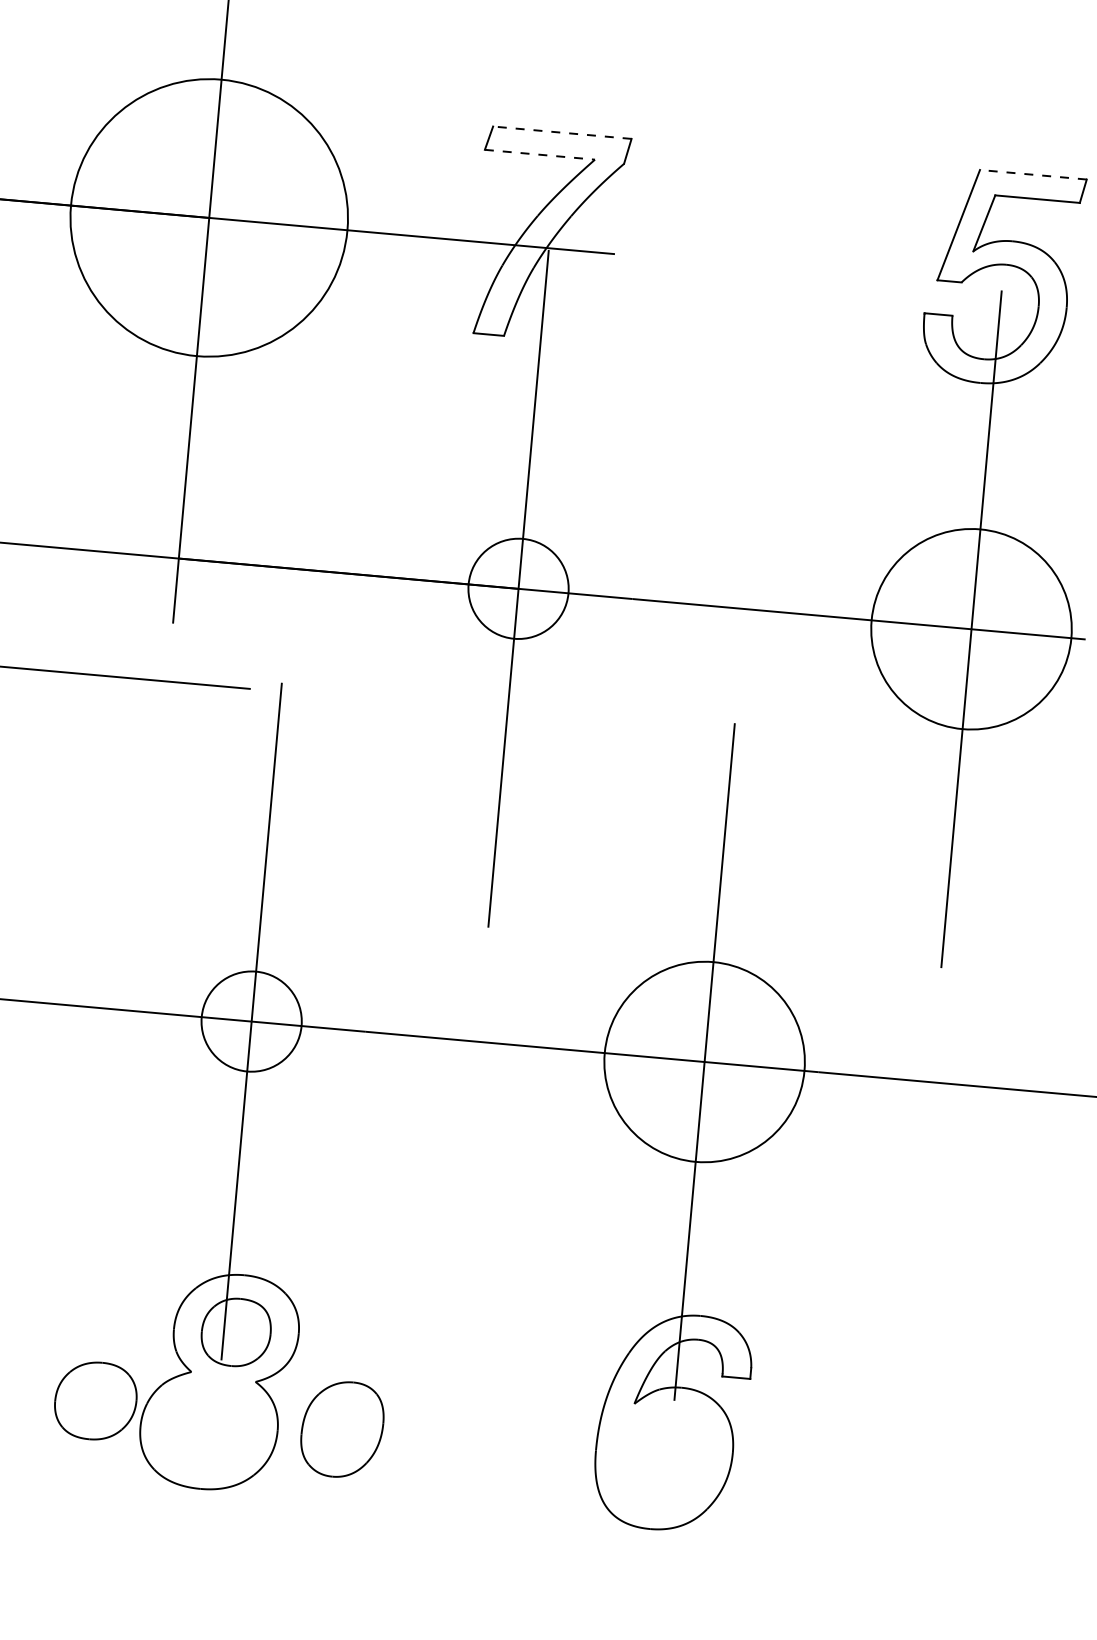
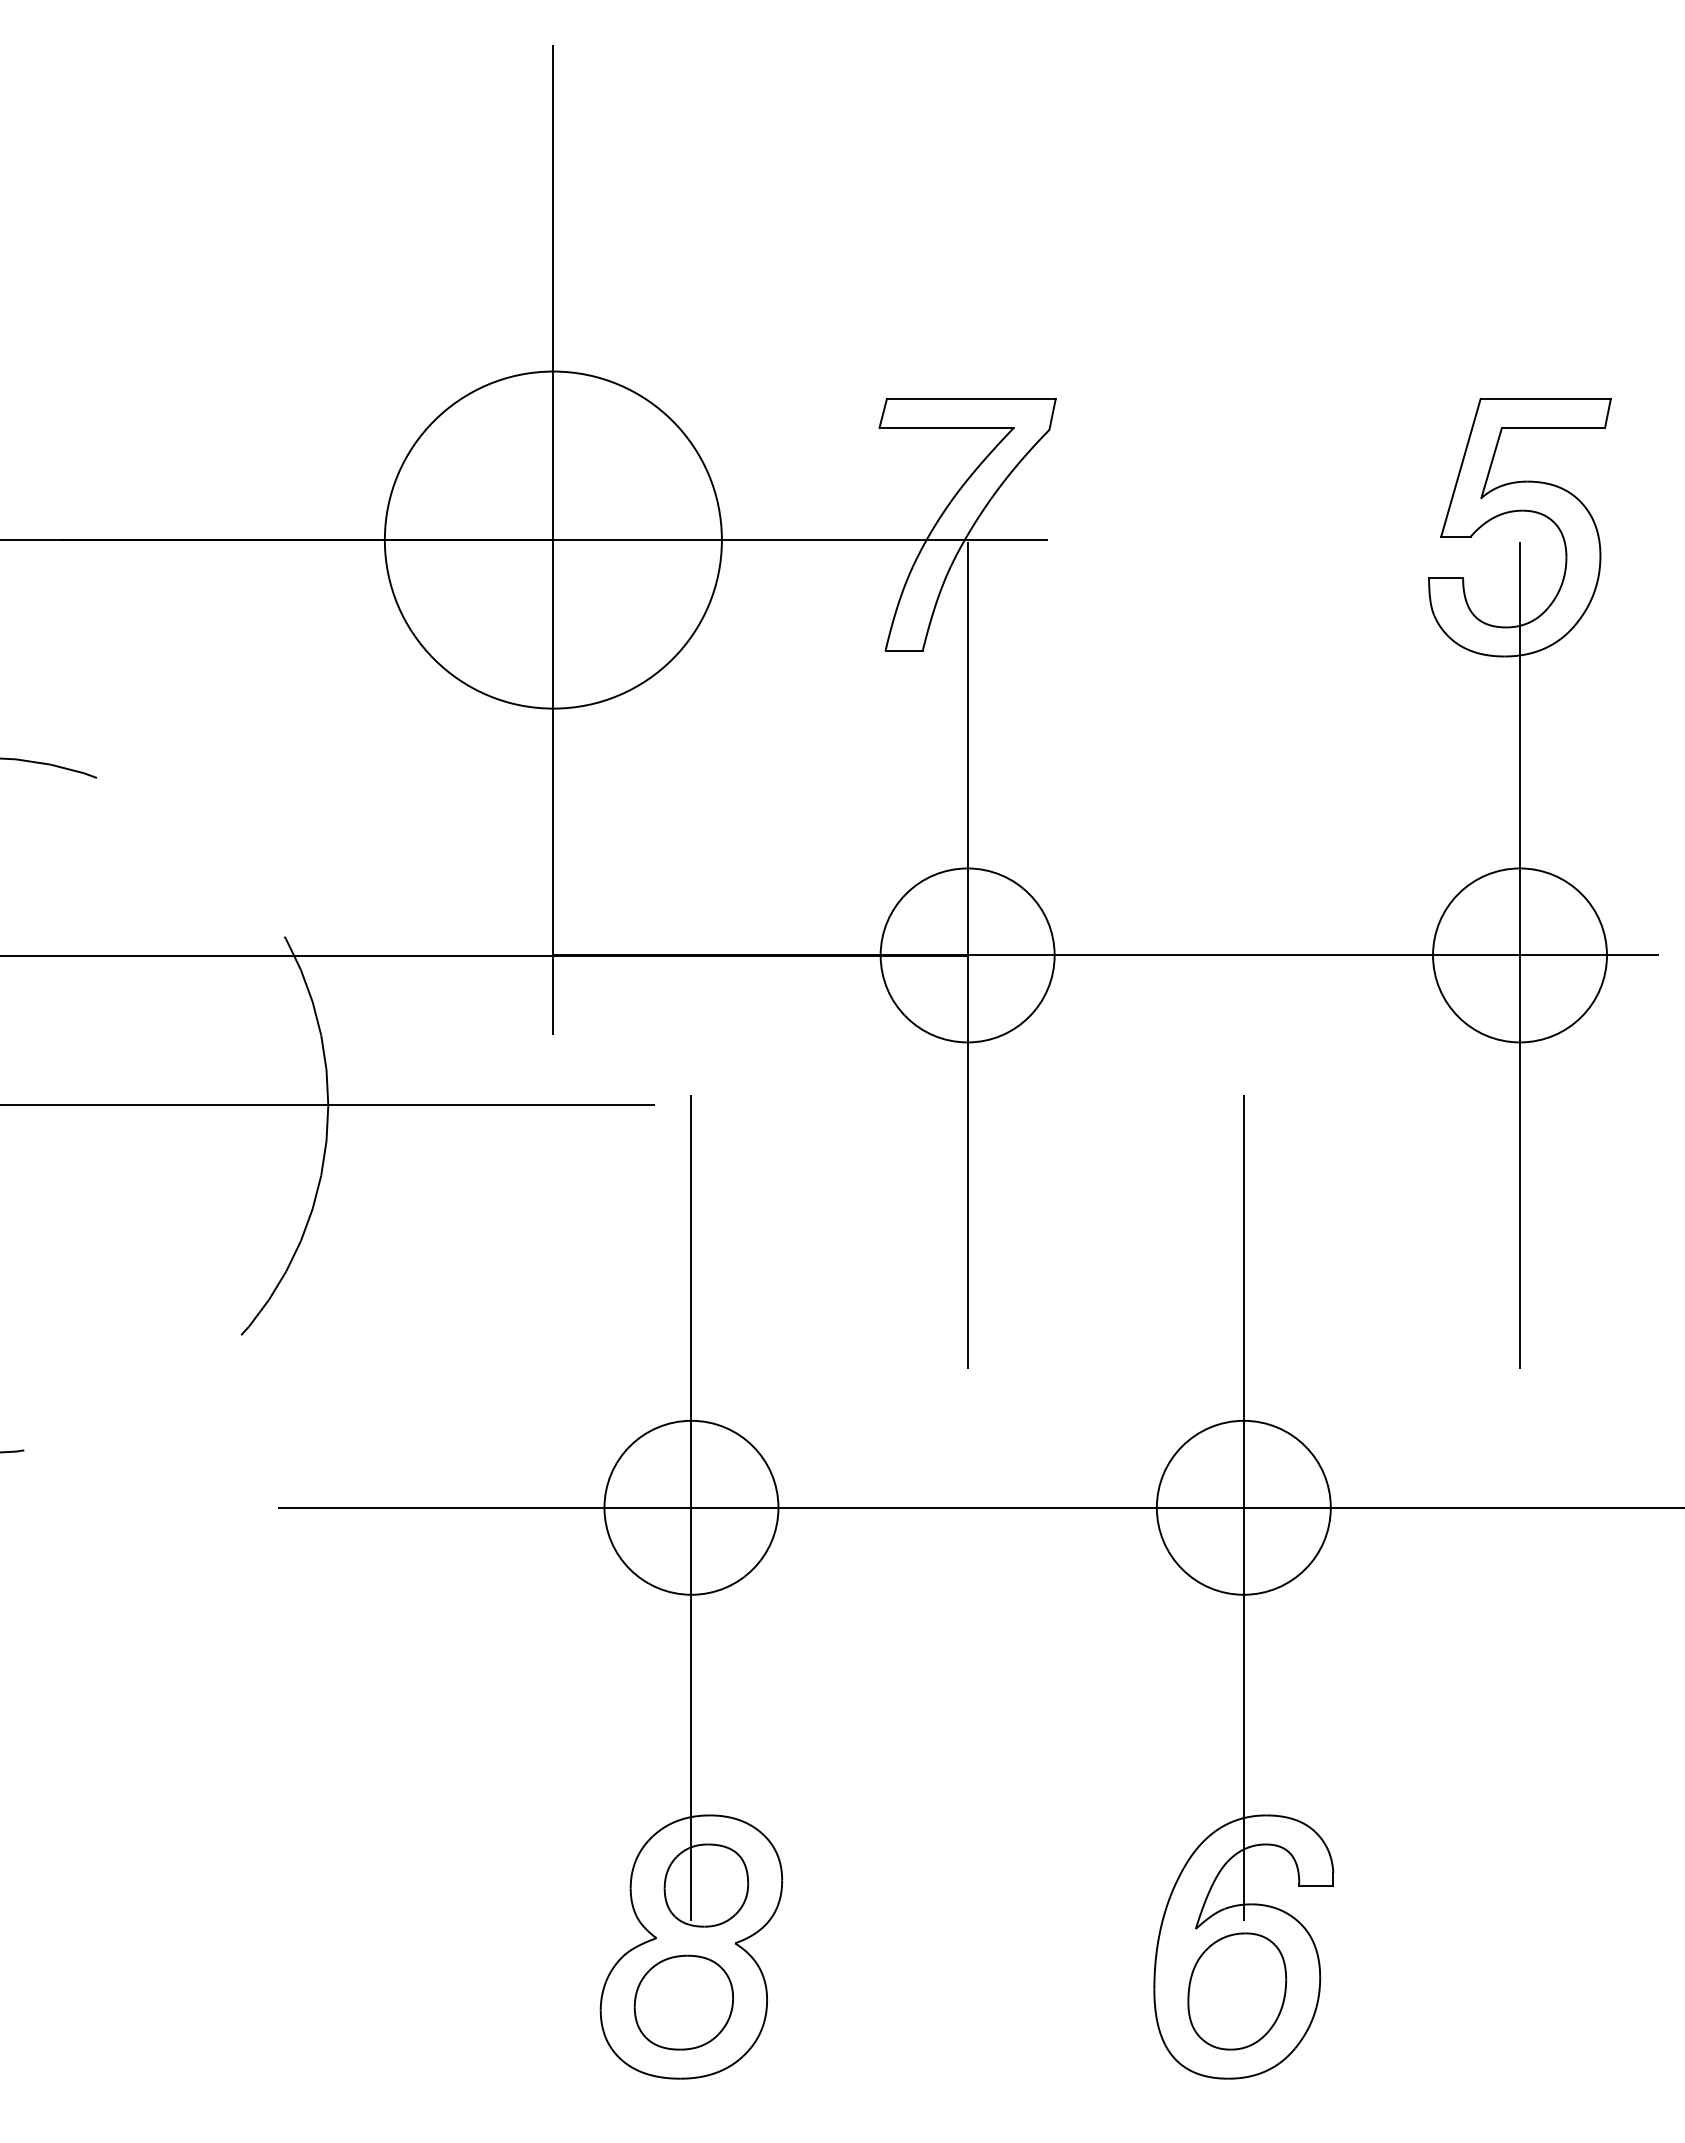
line: (561, 132) -> (970, 398), dashed -> solid
line: (540, 154) -> (947, 427), dashed -> solid
line: (1033, 174) -> (1545, 398), dashed -> solid
circle: (518, 588) -> (967, 955), size x1.43
circle: (971, 629) -> (1519, 955), size x0.71
circle: (251, 1021) -> (691, 1507), size x1.43
circle: (704, 1061) -> (1243, 1507), size x0.71
part: (95, 1400) -> (683, 2002), moved
part: (342, 1429) -> (1237, 1991), moved

